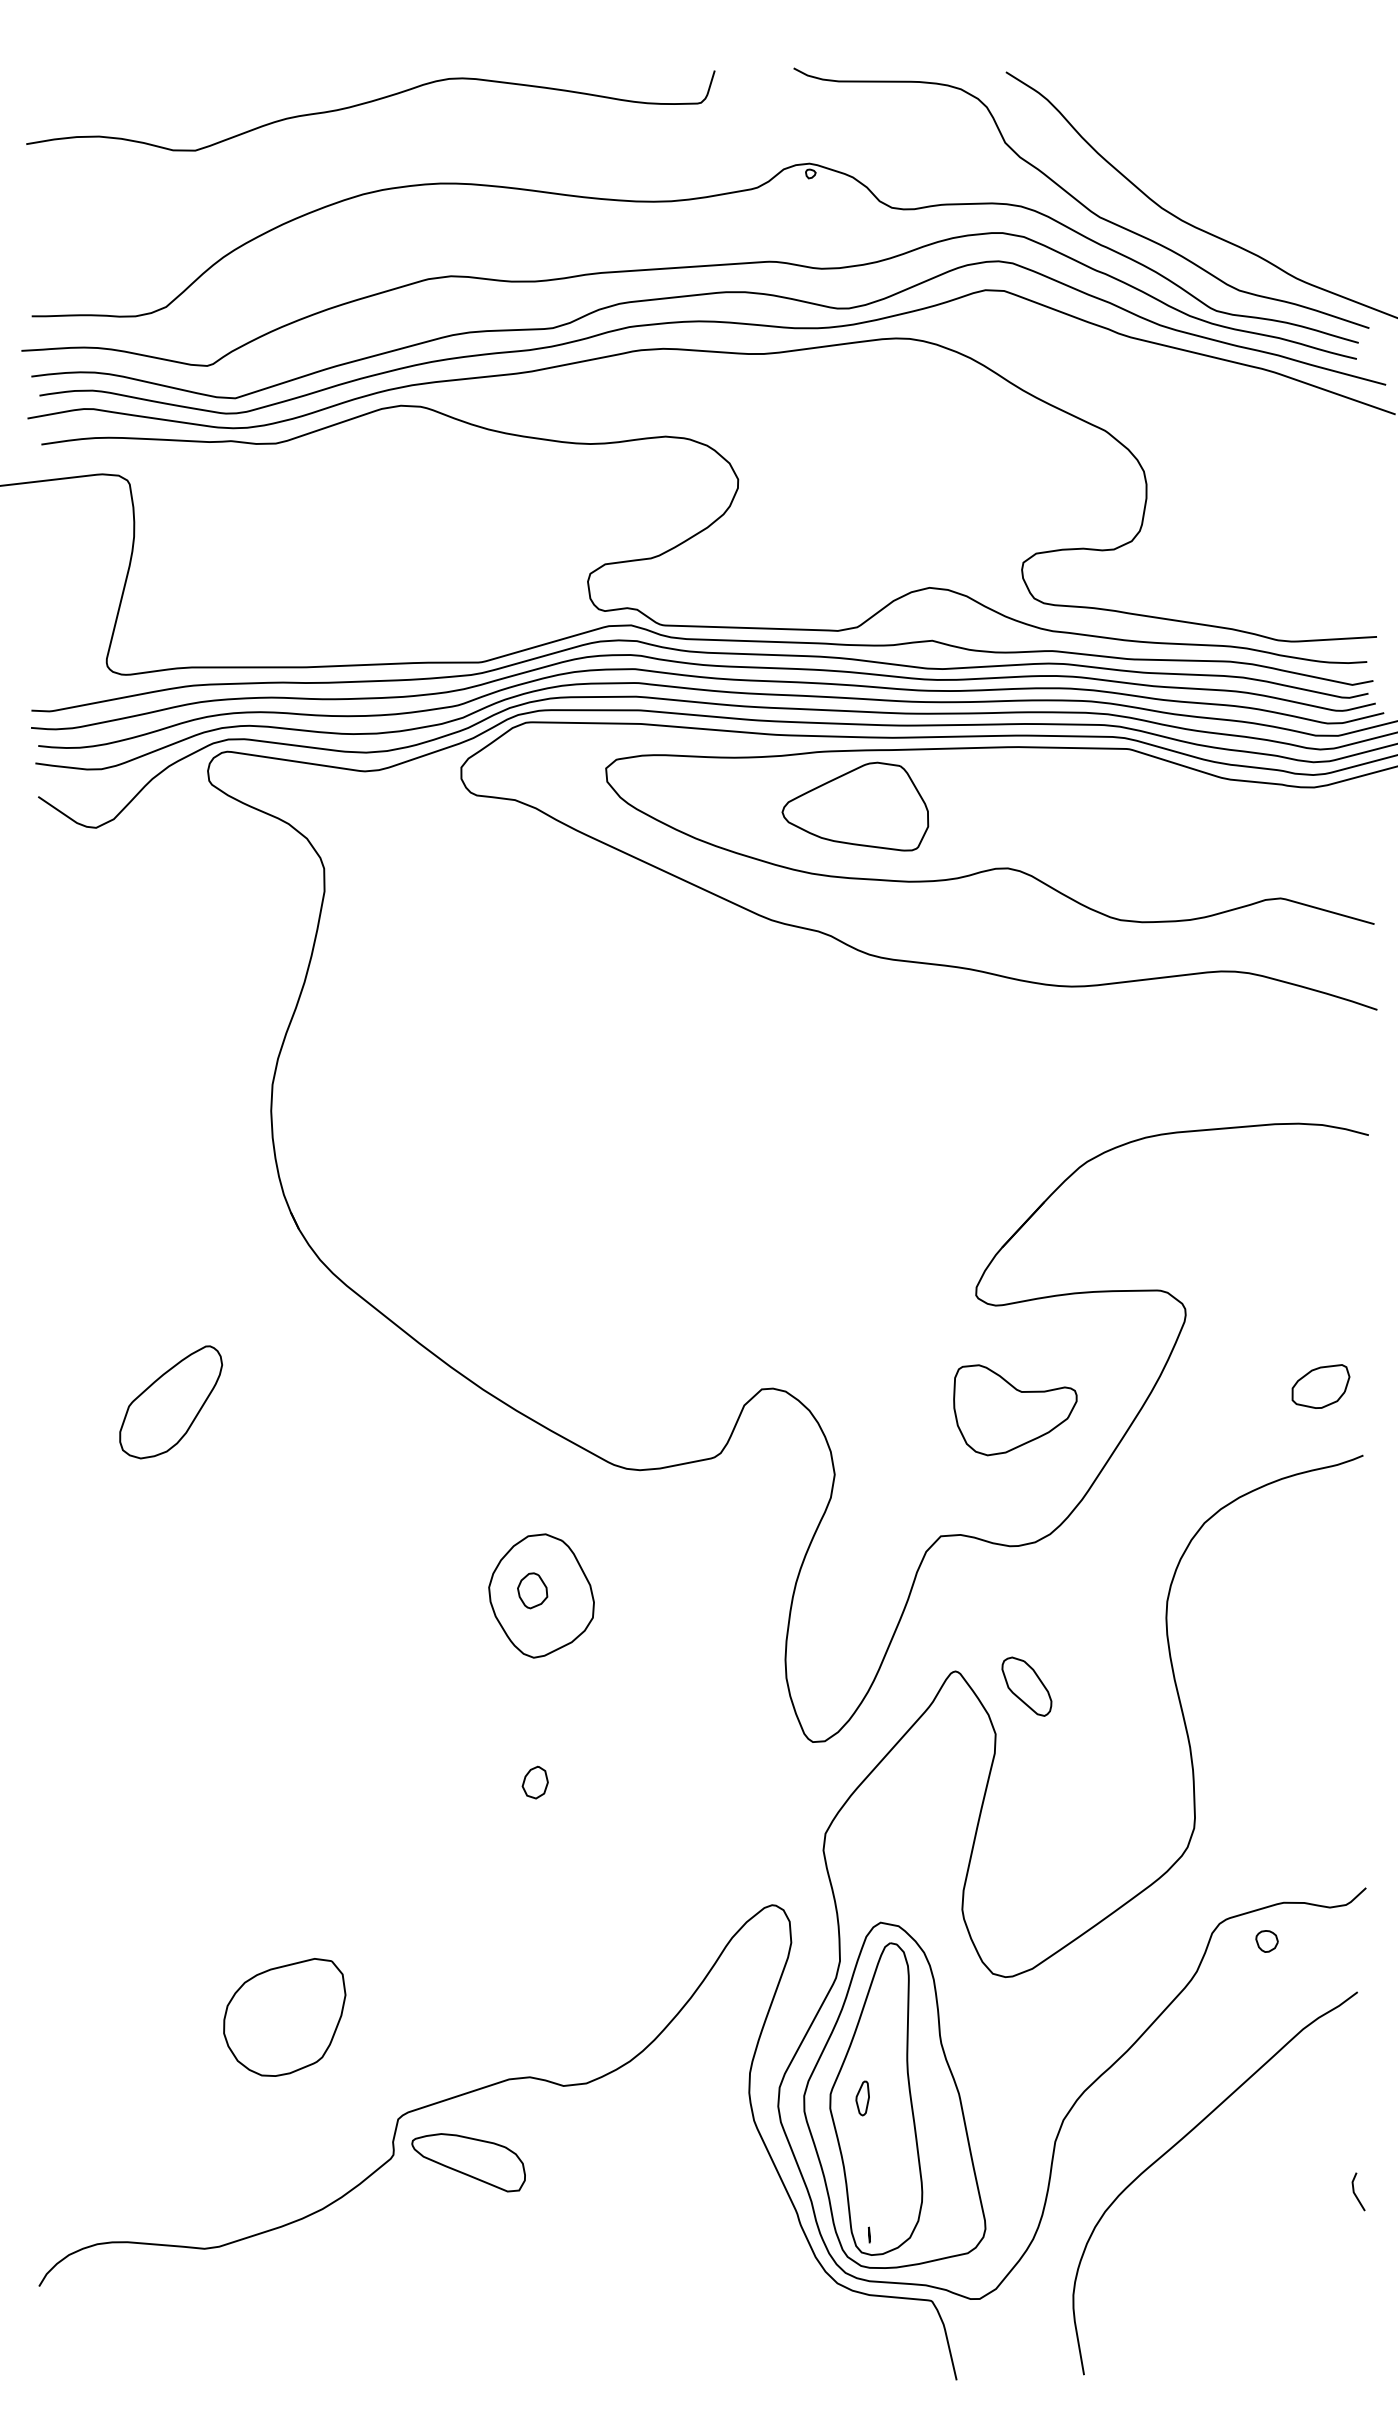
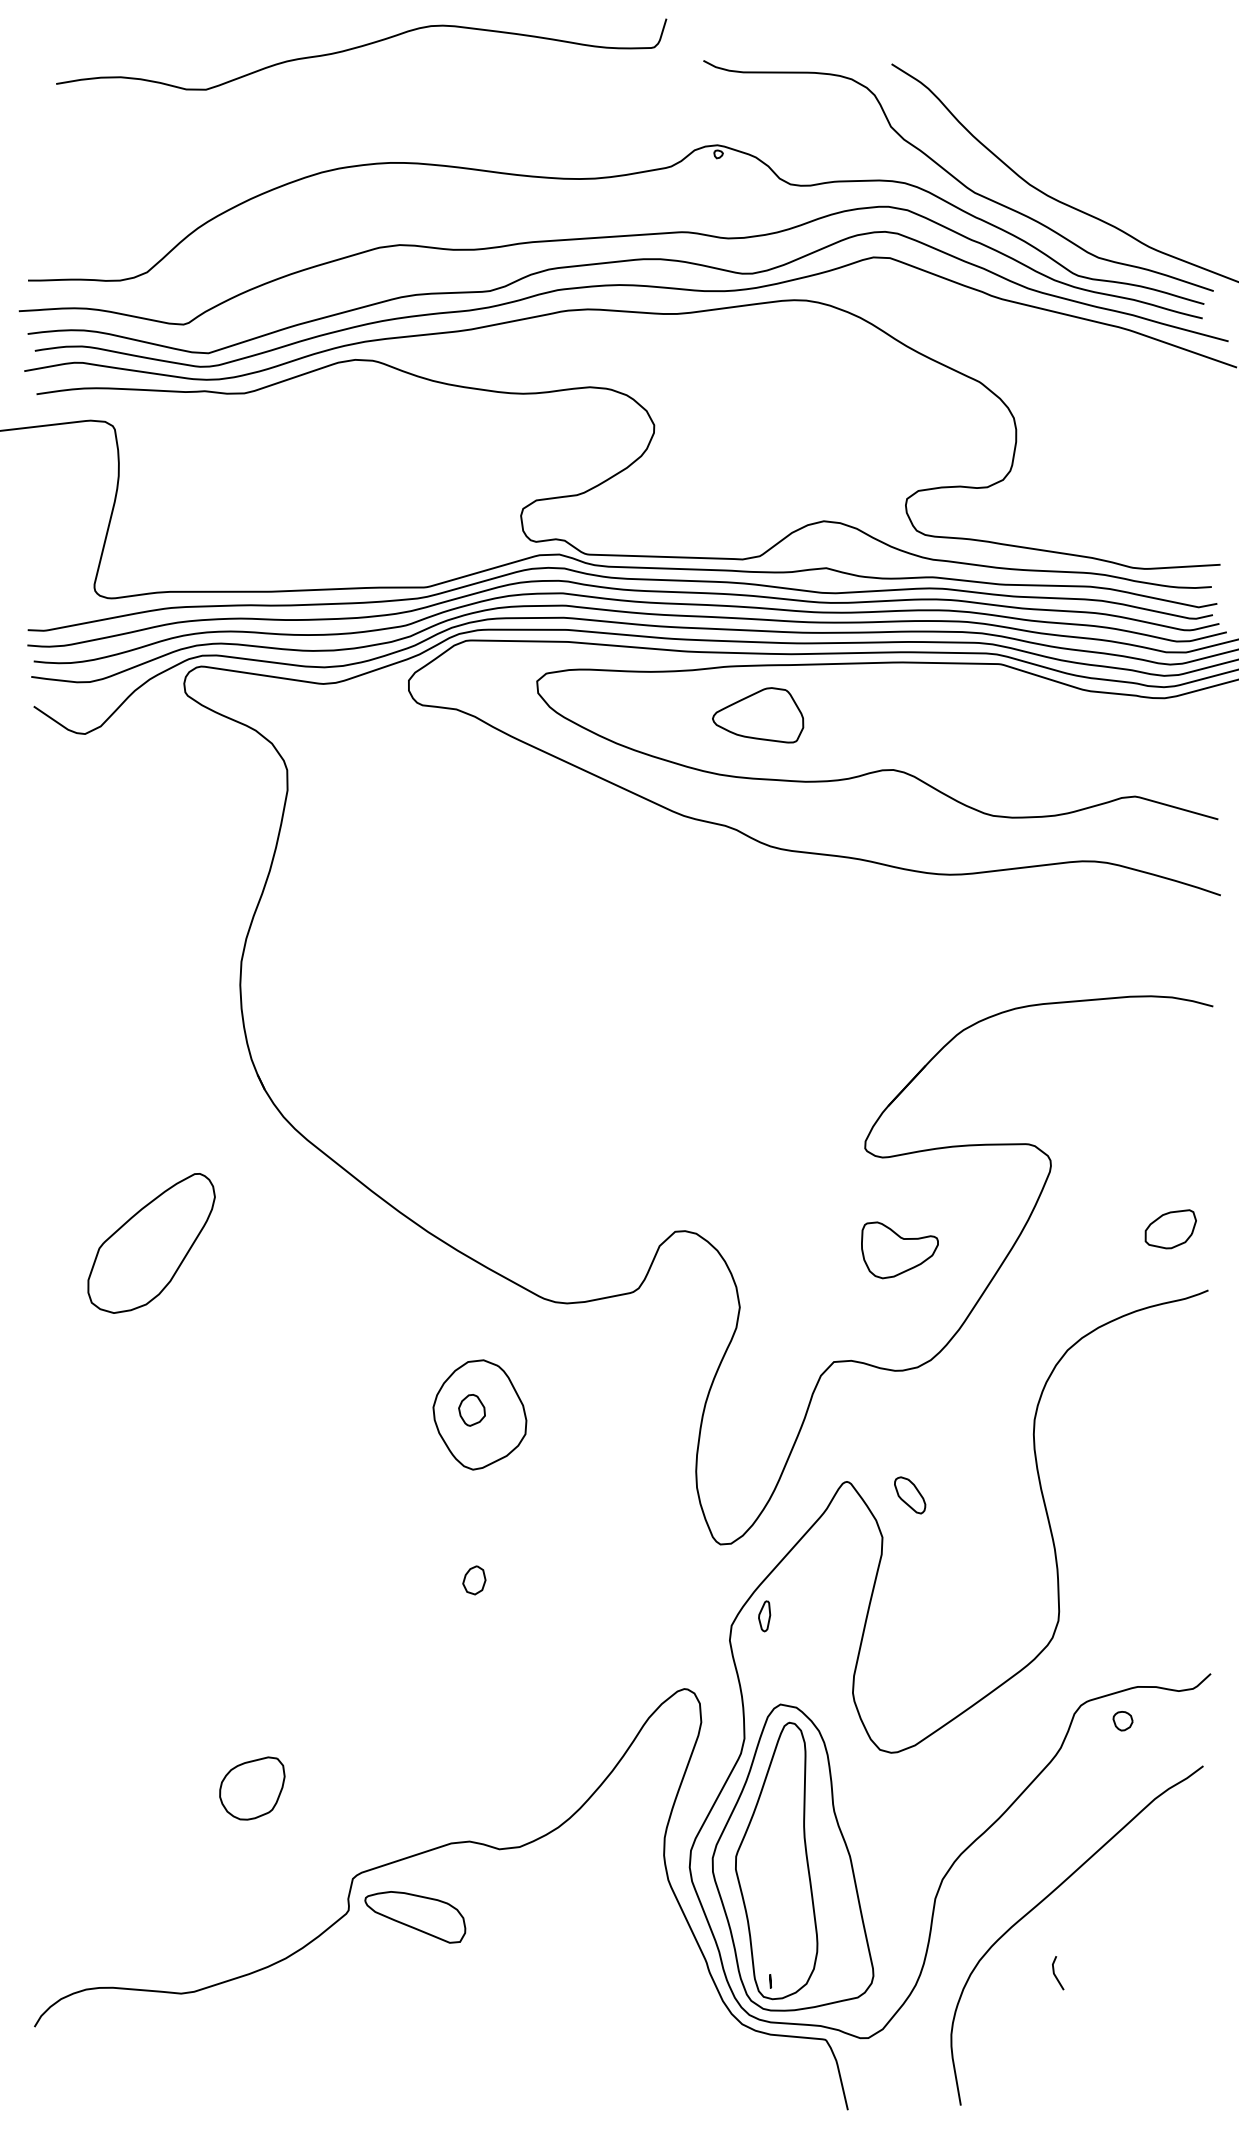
curve: (370, 103) -> (361, 47), moved
part: (854, 806) -> (757, 715), size x0.7
part: (171, 1401) -> (151, 1242), size x1.4
part: (1014, 1410) -> (899, 1250), size x0.7
part: (1026, 1686) -> (909, 1495), size x0.7
part: (284, 2017) -> (252, 1788), size x0.6
part: (862, 2098) -> (764, 1616), moved
line: (1356, 2194) -> (1056, 1975), moved

